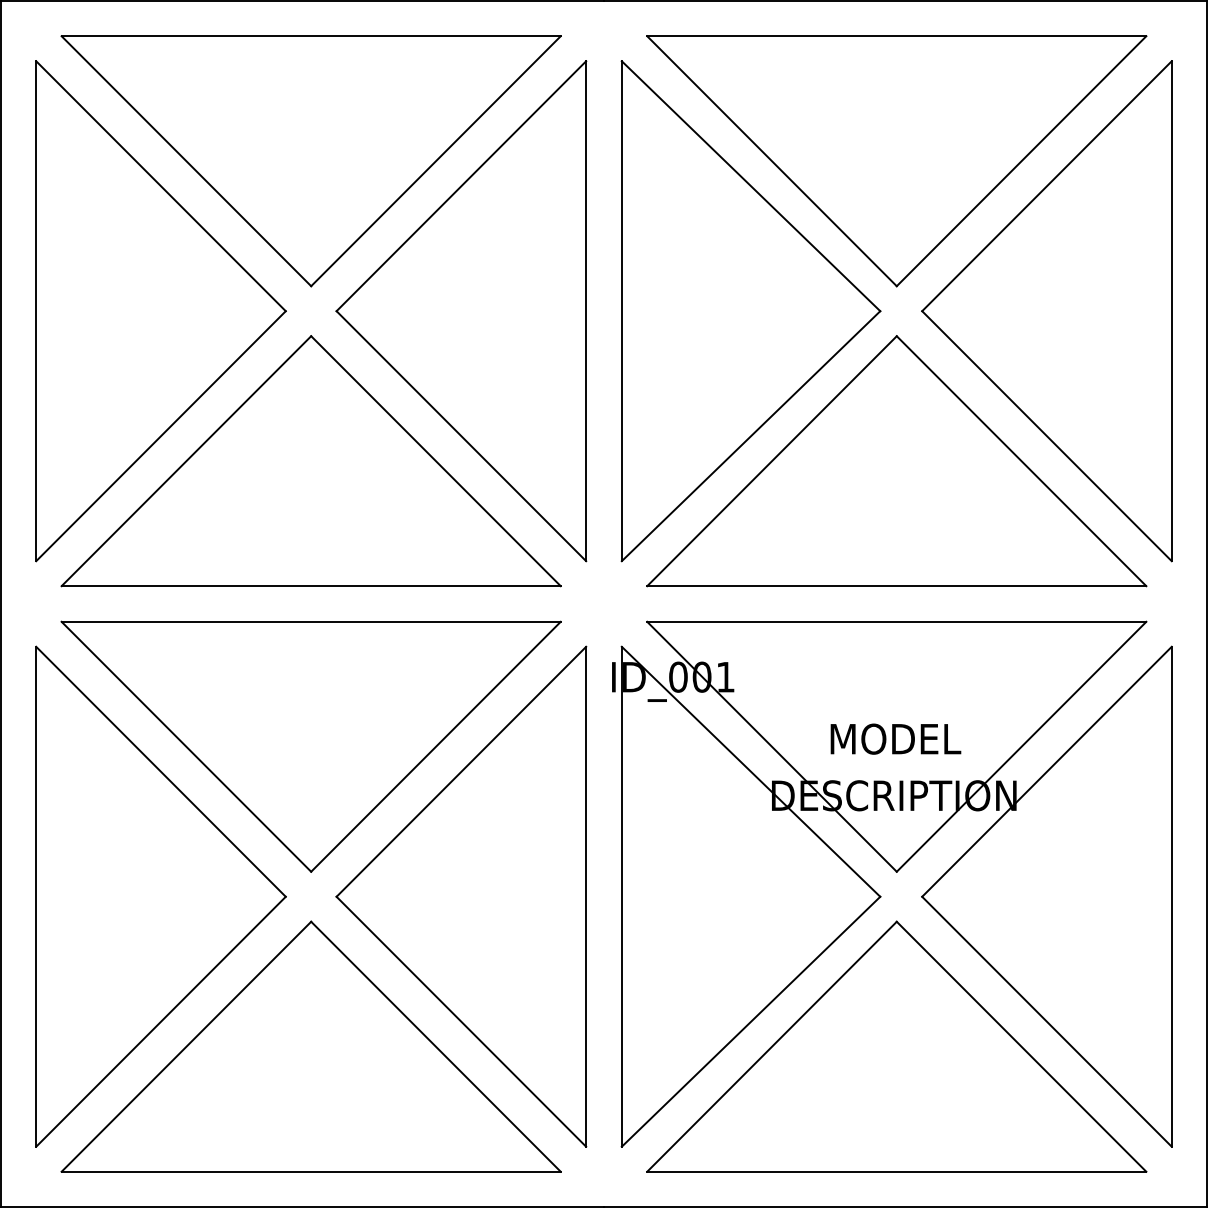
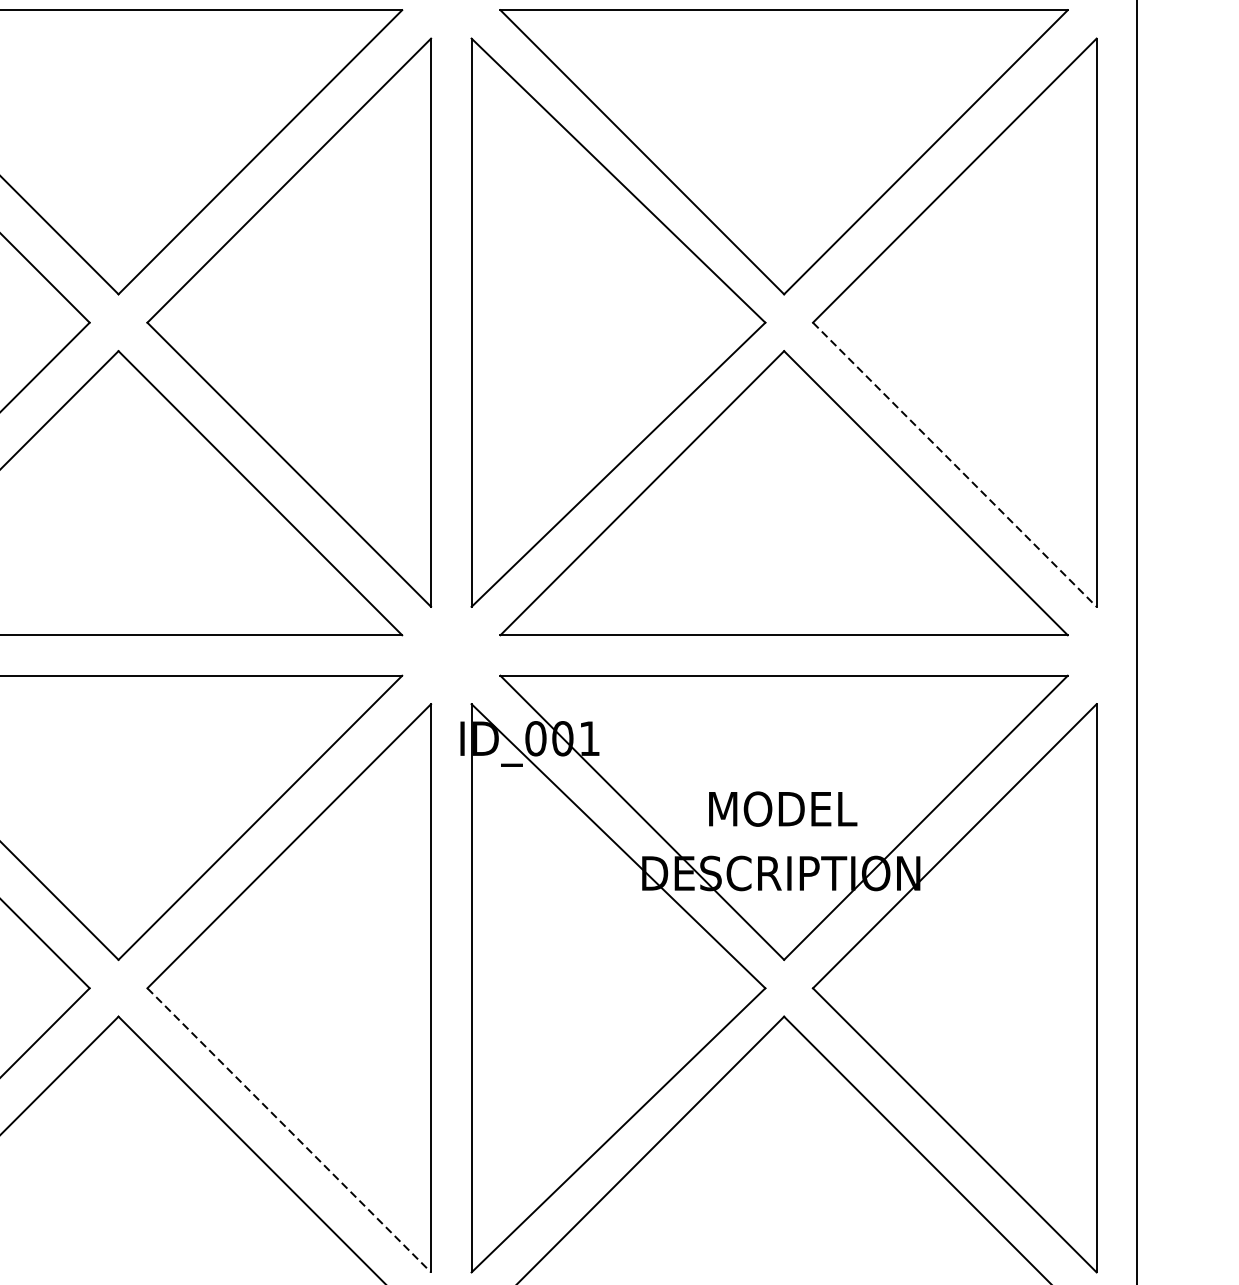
line: (1046, 436) -> (954, 465), solid -> dashed
line: (461, 1021) -> (289, 1130), solid -> dashed

